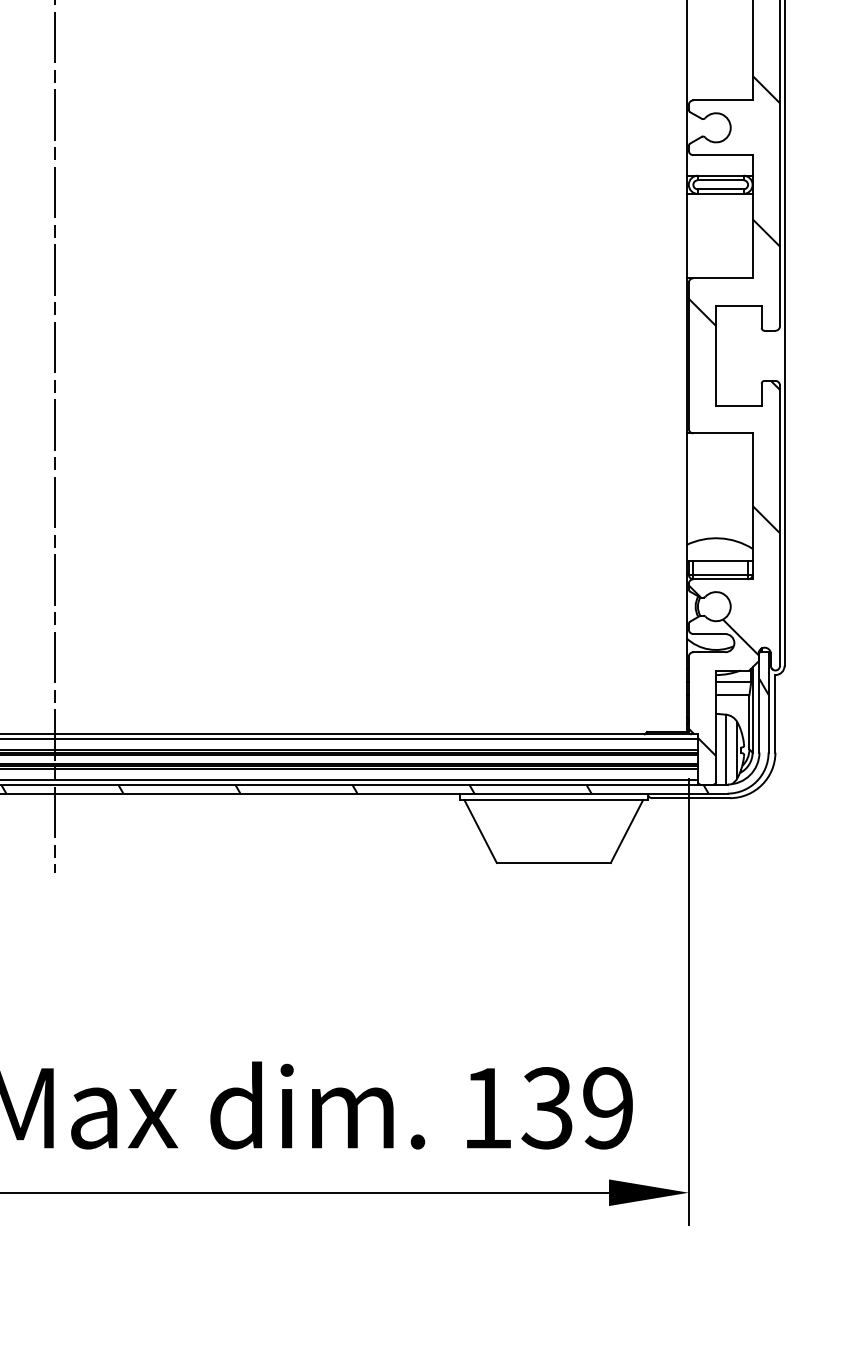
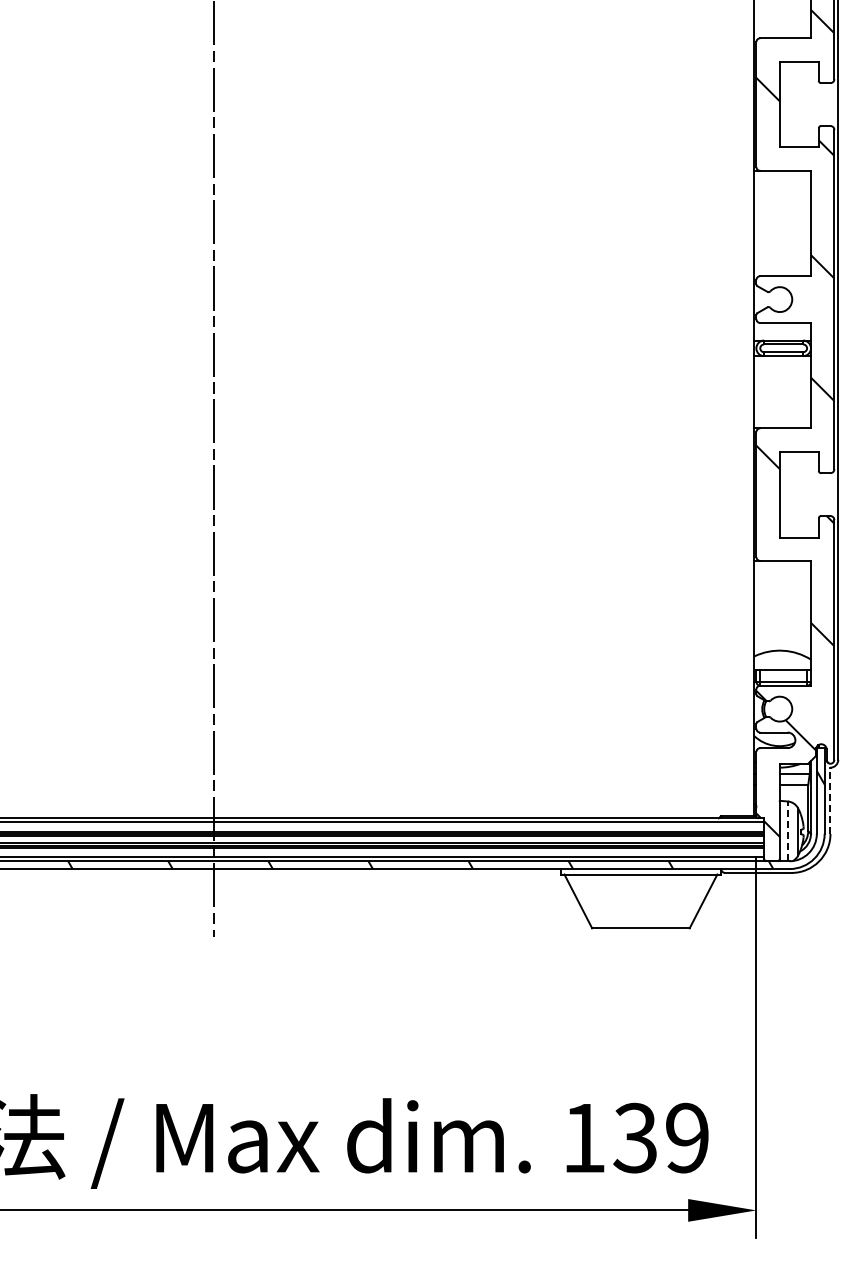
line: (775, 713) -> (830, 800), solid -> dashed
line: (726, 749) -> (788, 831), solid -> dashed

